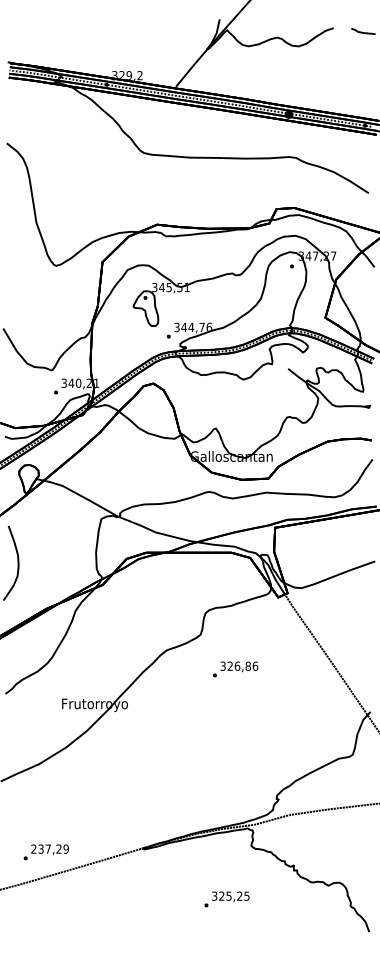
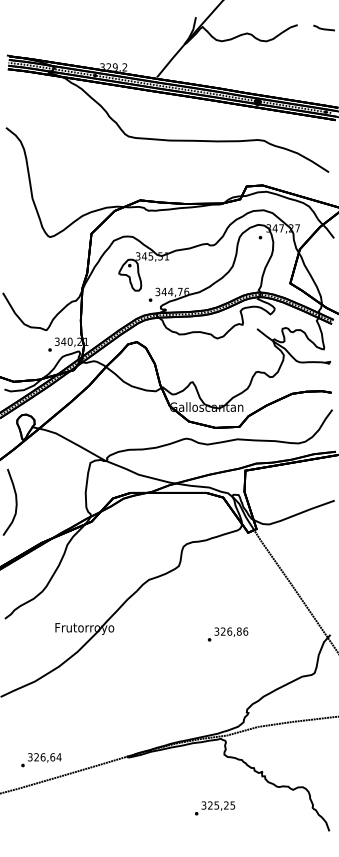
text: (235, 669) -> (227, 634), moved
text: (50, 848) -> (45, 756), 237,29 -> 326,64
text: (226, 899) -> (214, 808), moved

